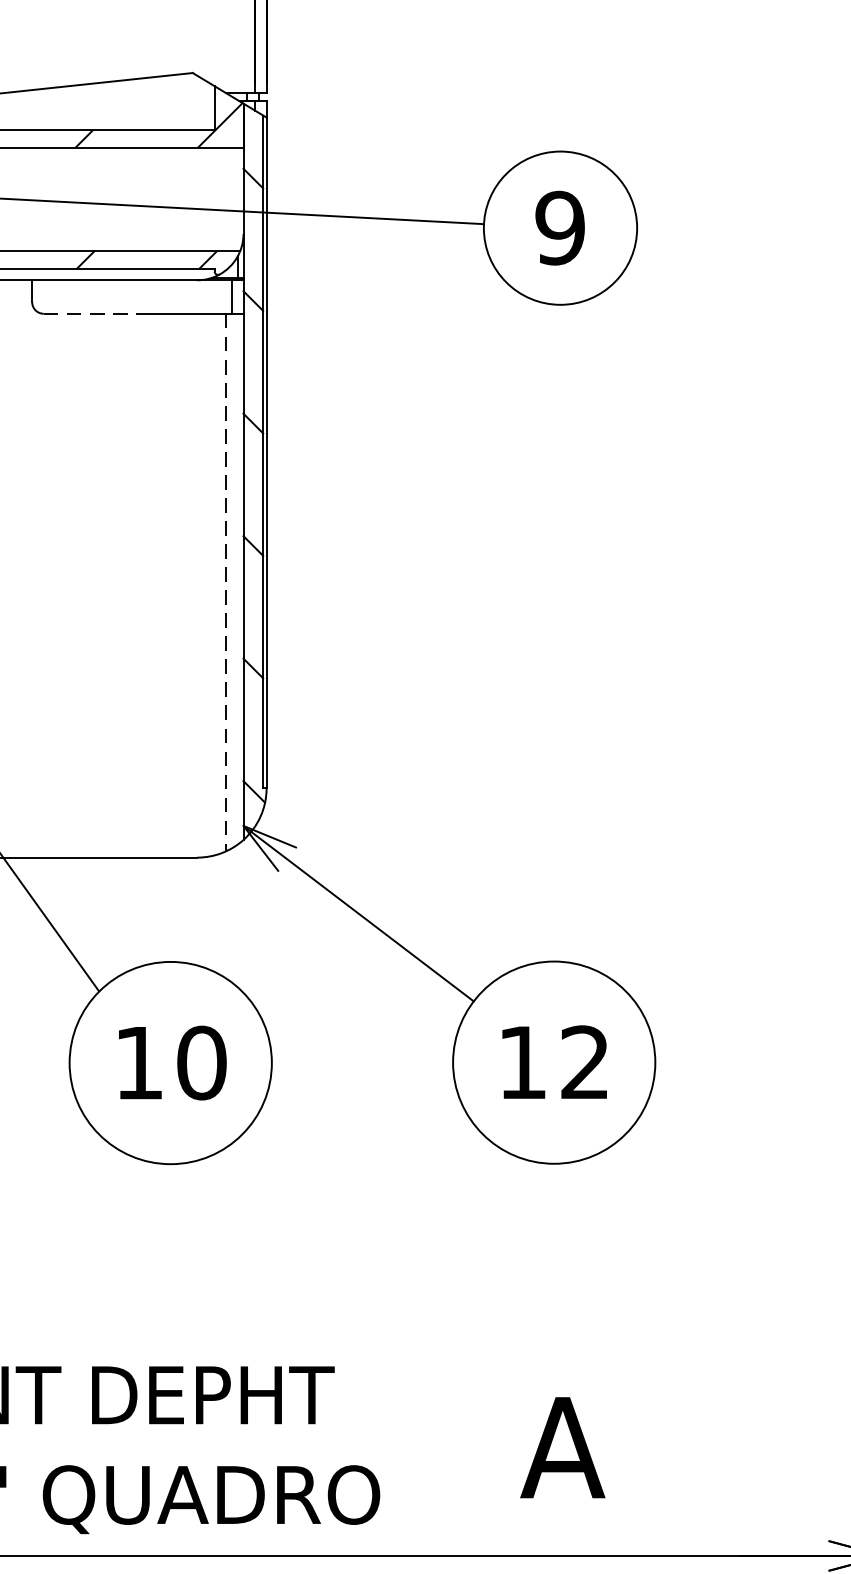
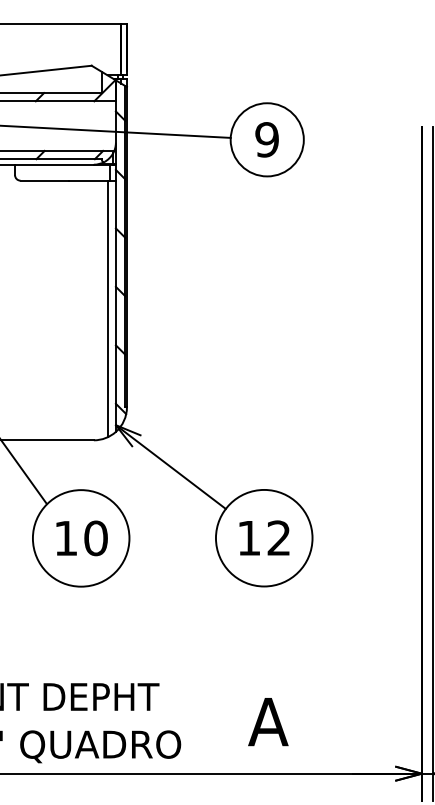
line: (95, 313) -> (45, 180), dashed -> solid
line: (225, 583) -> (107, 309), dashed -> solid

